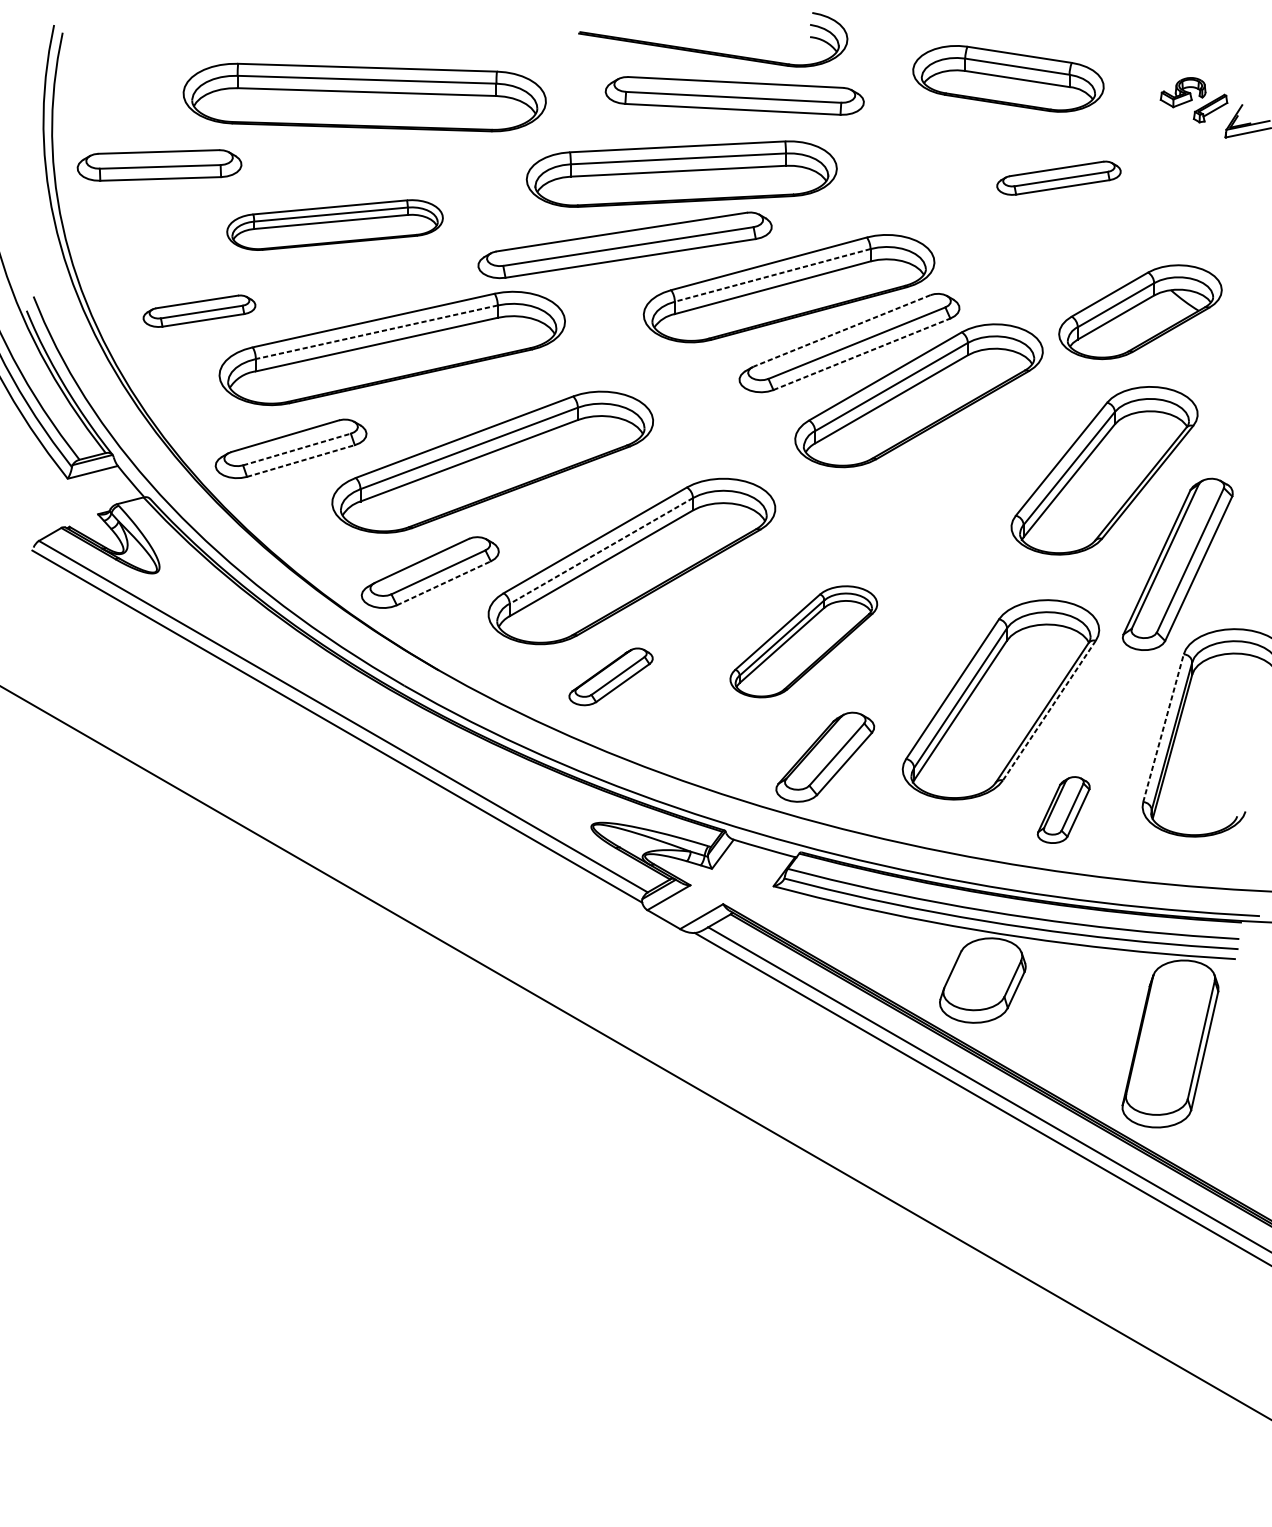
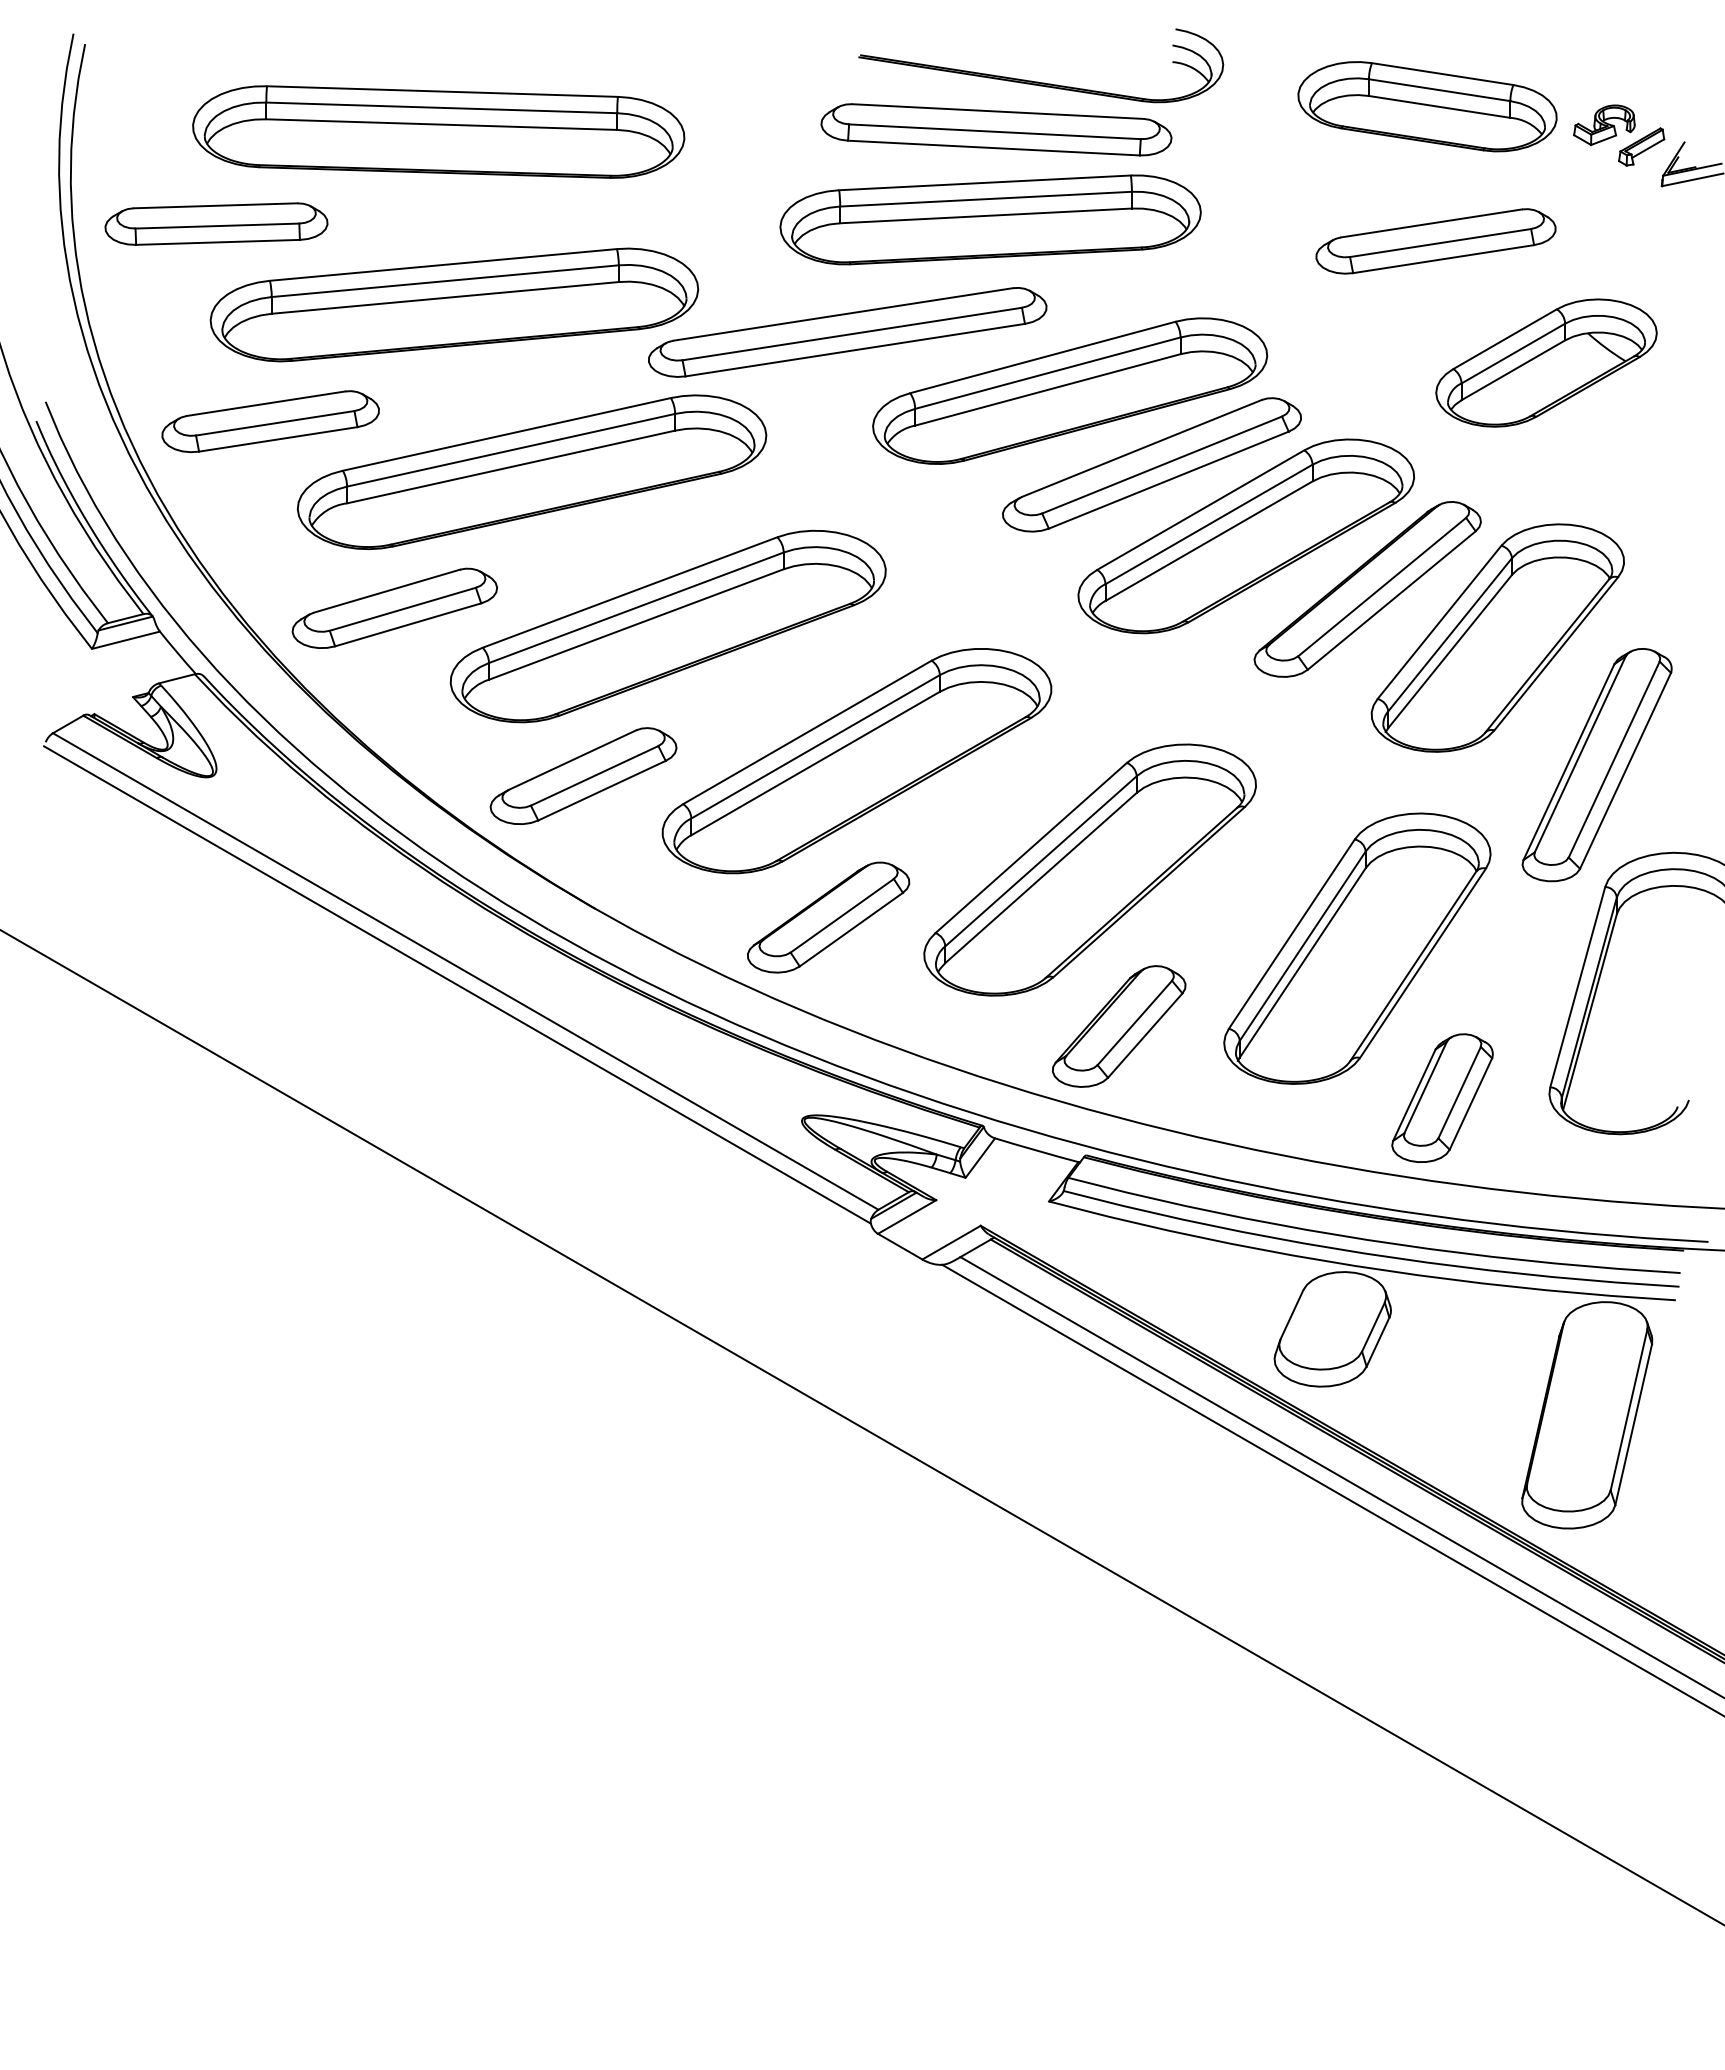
part: (711, 51) -> (1038, 81), moved
part: (1008, 78) -> (1427, 106), moved
part: (364, 97) -> (438, 131), moved
part: (681, 173) -> (990, 219), moved
part: (1058, 178) -> (1435, 241), size x1.43
part: (335, 224) -> (454, 304), size x1.67
line: (772, 275) -> (1047, 373), dashed -> solid
part: (199, 311) -> (270, 421), size x1.43
part: (1140, 311) -> (1546, 362), moved
line: (841, 330) -> (1141, 448), dashed -> solid
line: (376, 332) -> (510, 450), dashed -> solid
line: (862, 353) -> (1169, 479), dashed -> solid
part: (1008, 434) -> (1367, 589), added
line: (297, 449) -> (403, 609), dashed -> solid
line: (301, 460) -> (408, 624), dashed -> solid
line: (601, 551) -> (815, 747), dashed -> solid
line: (444, 583) -> (602, 790), dashed -> solid
part: (803, 641) -> (1089, 869), size x1.67
part: (610, 676) -> (828, 917), size x1.43
line: (1049, 710) -> (1423, 963), dashed -> solid
line: (1163, 728) -> (1577, 987), dashed -> solid
part: (1063, 809) -> (1442, 1097), size x1.43

